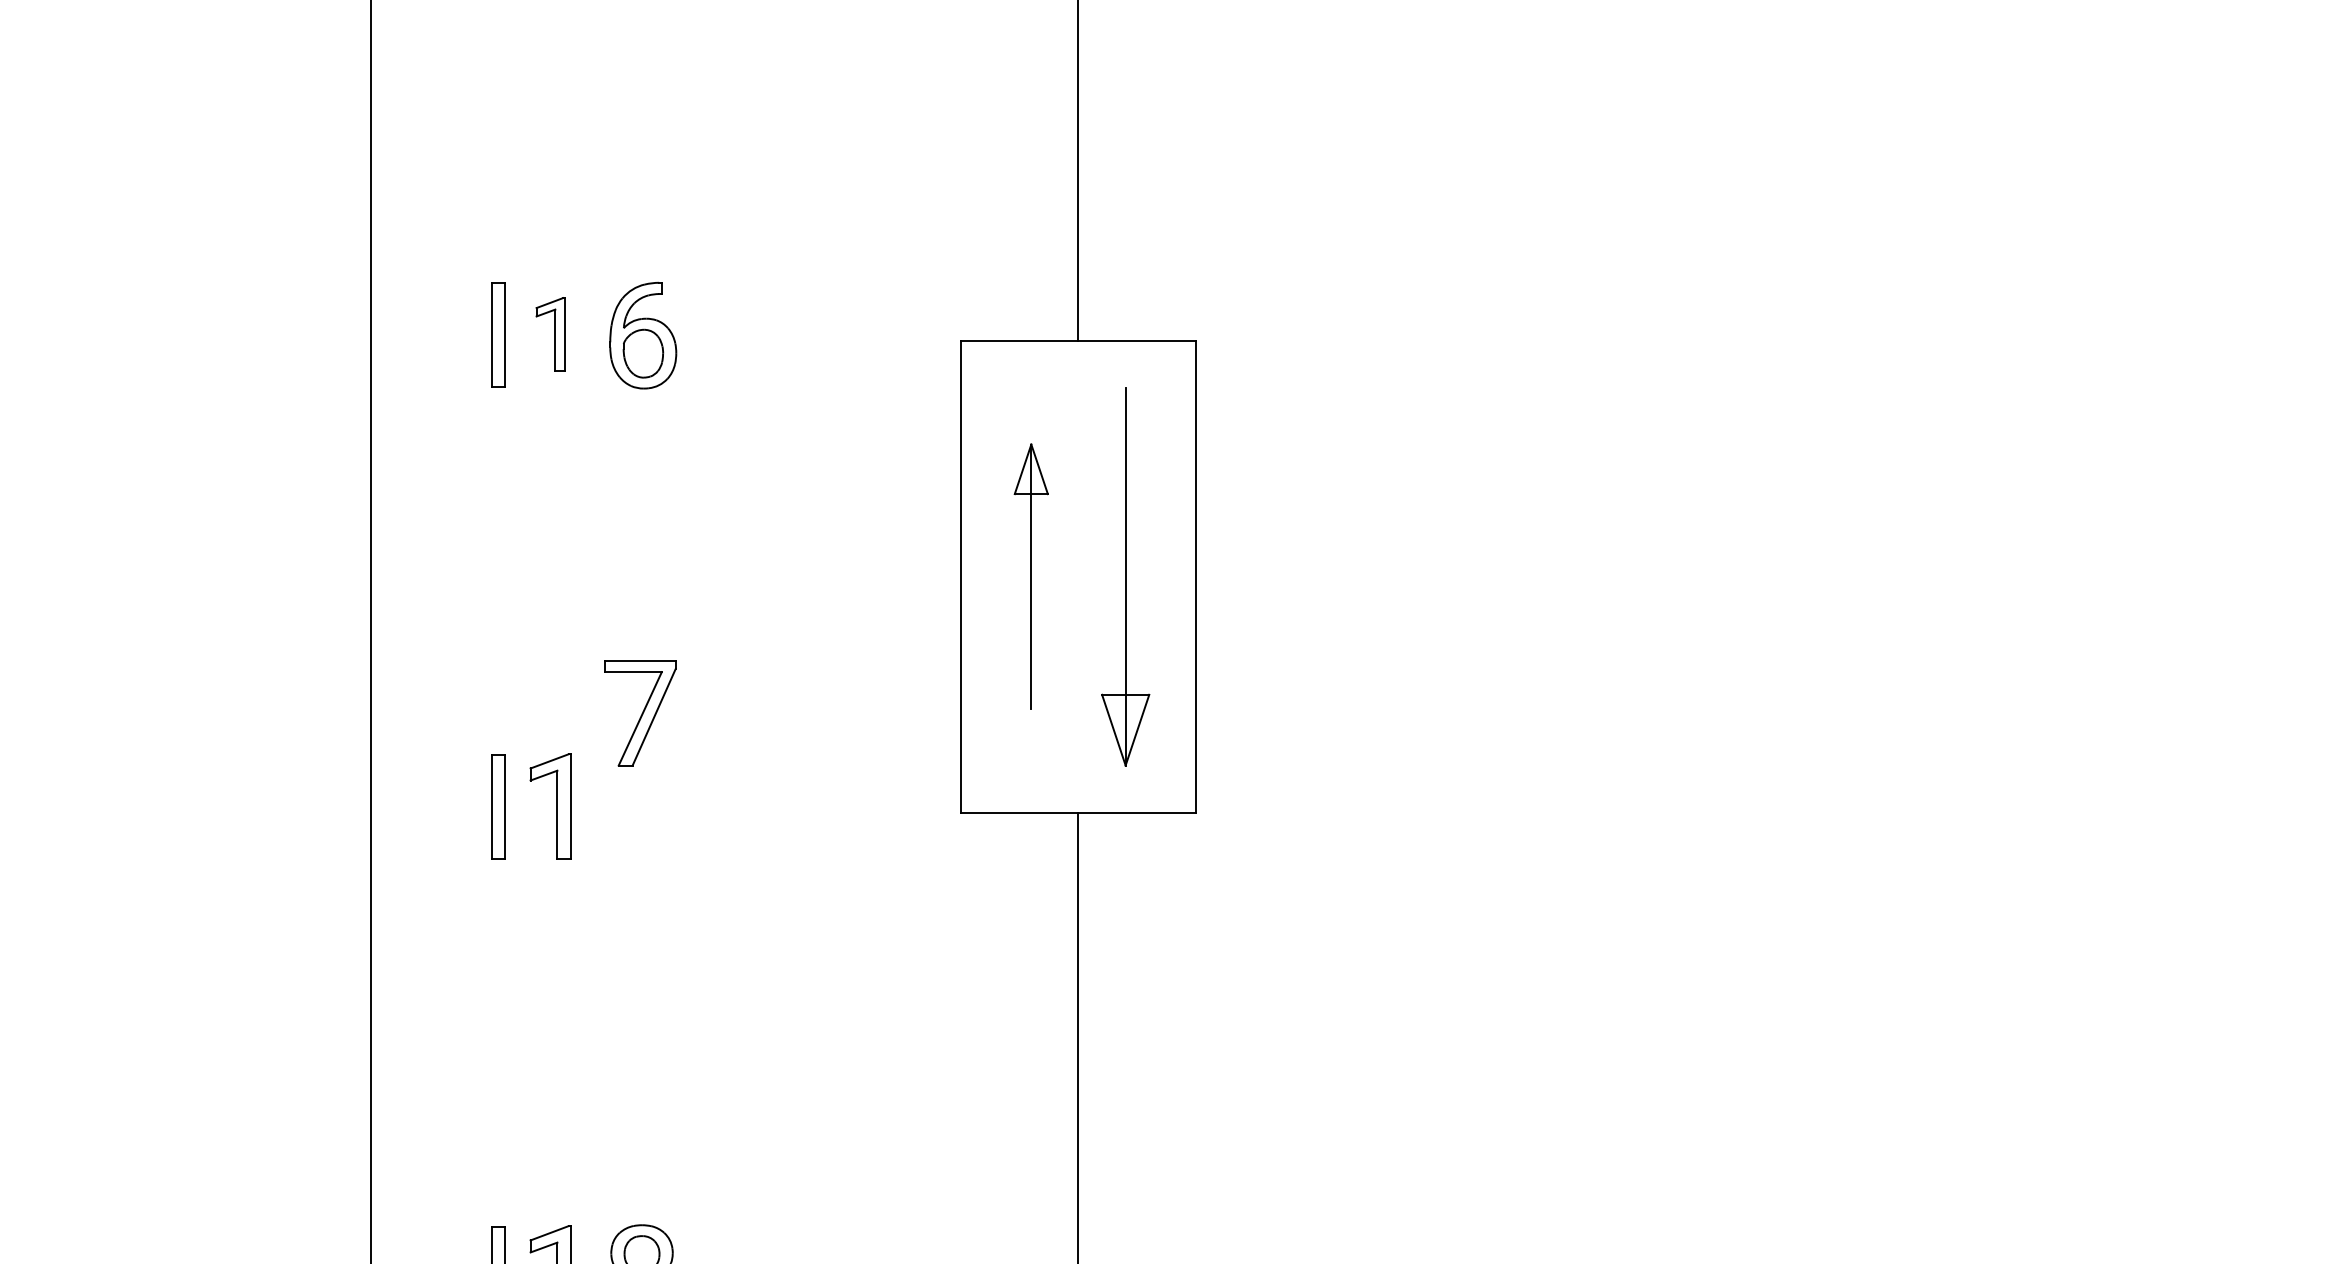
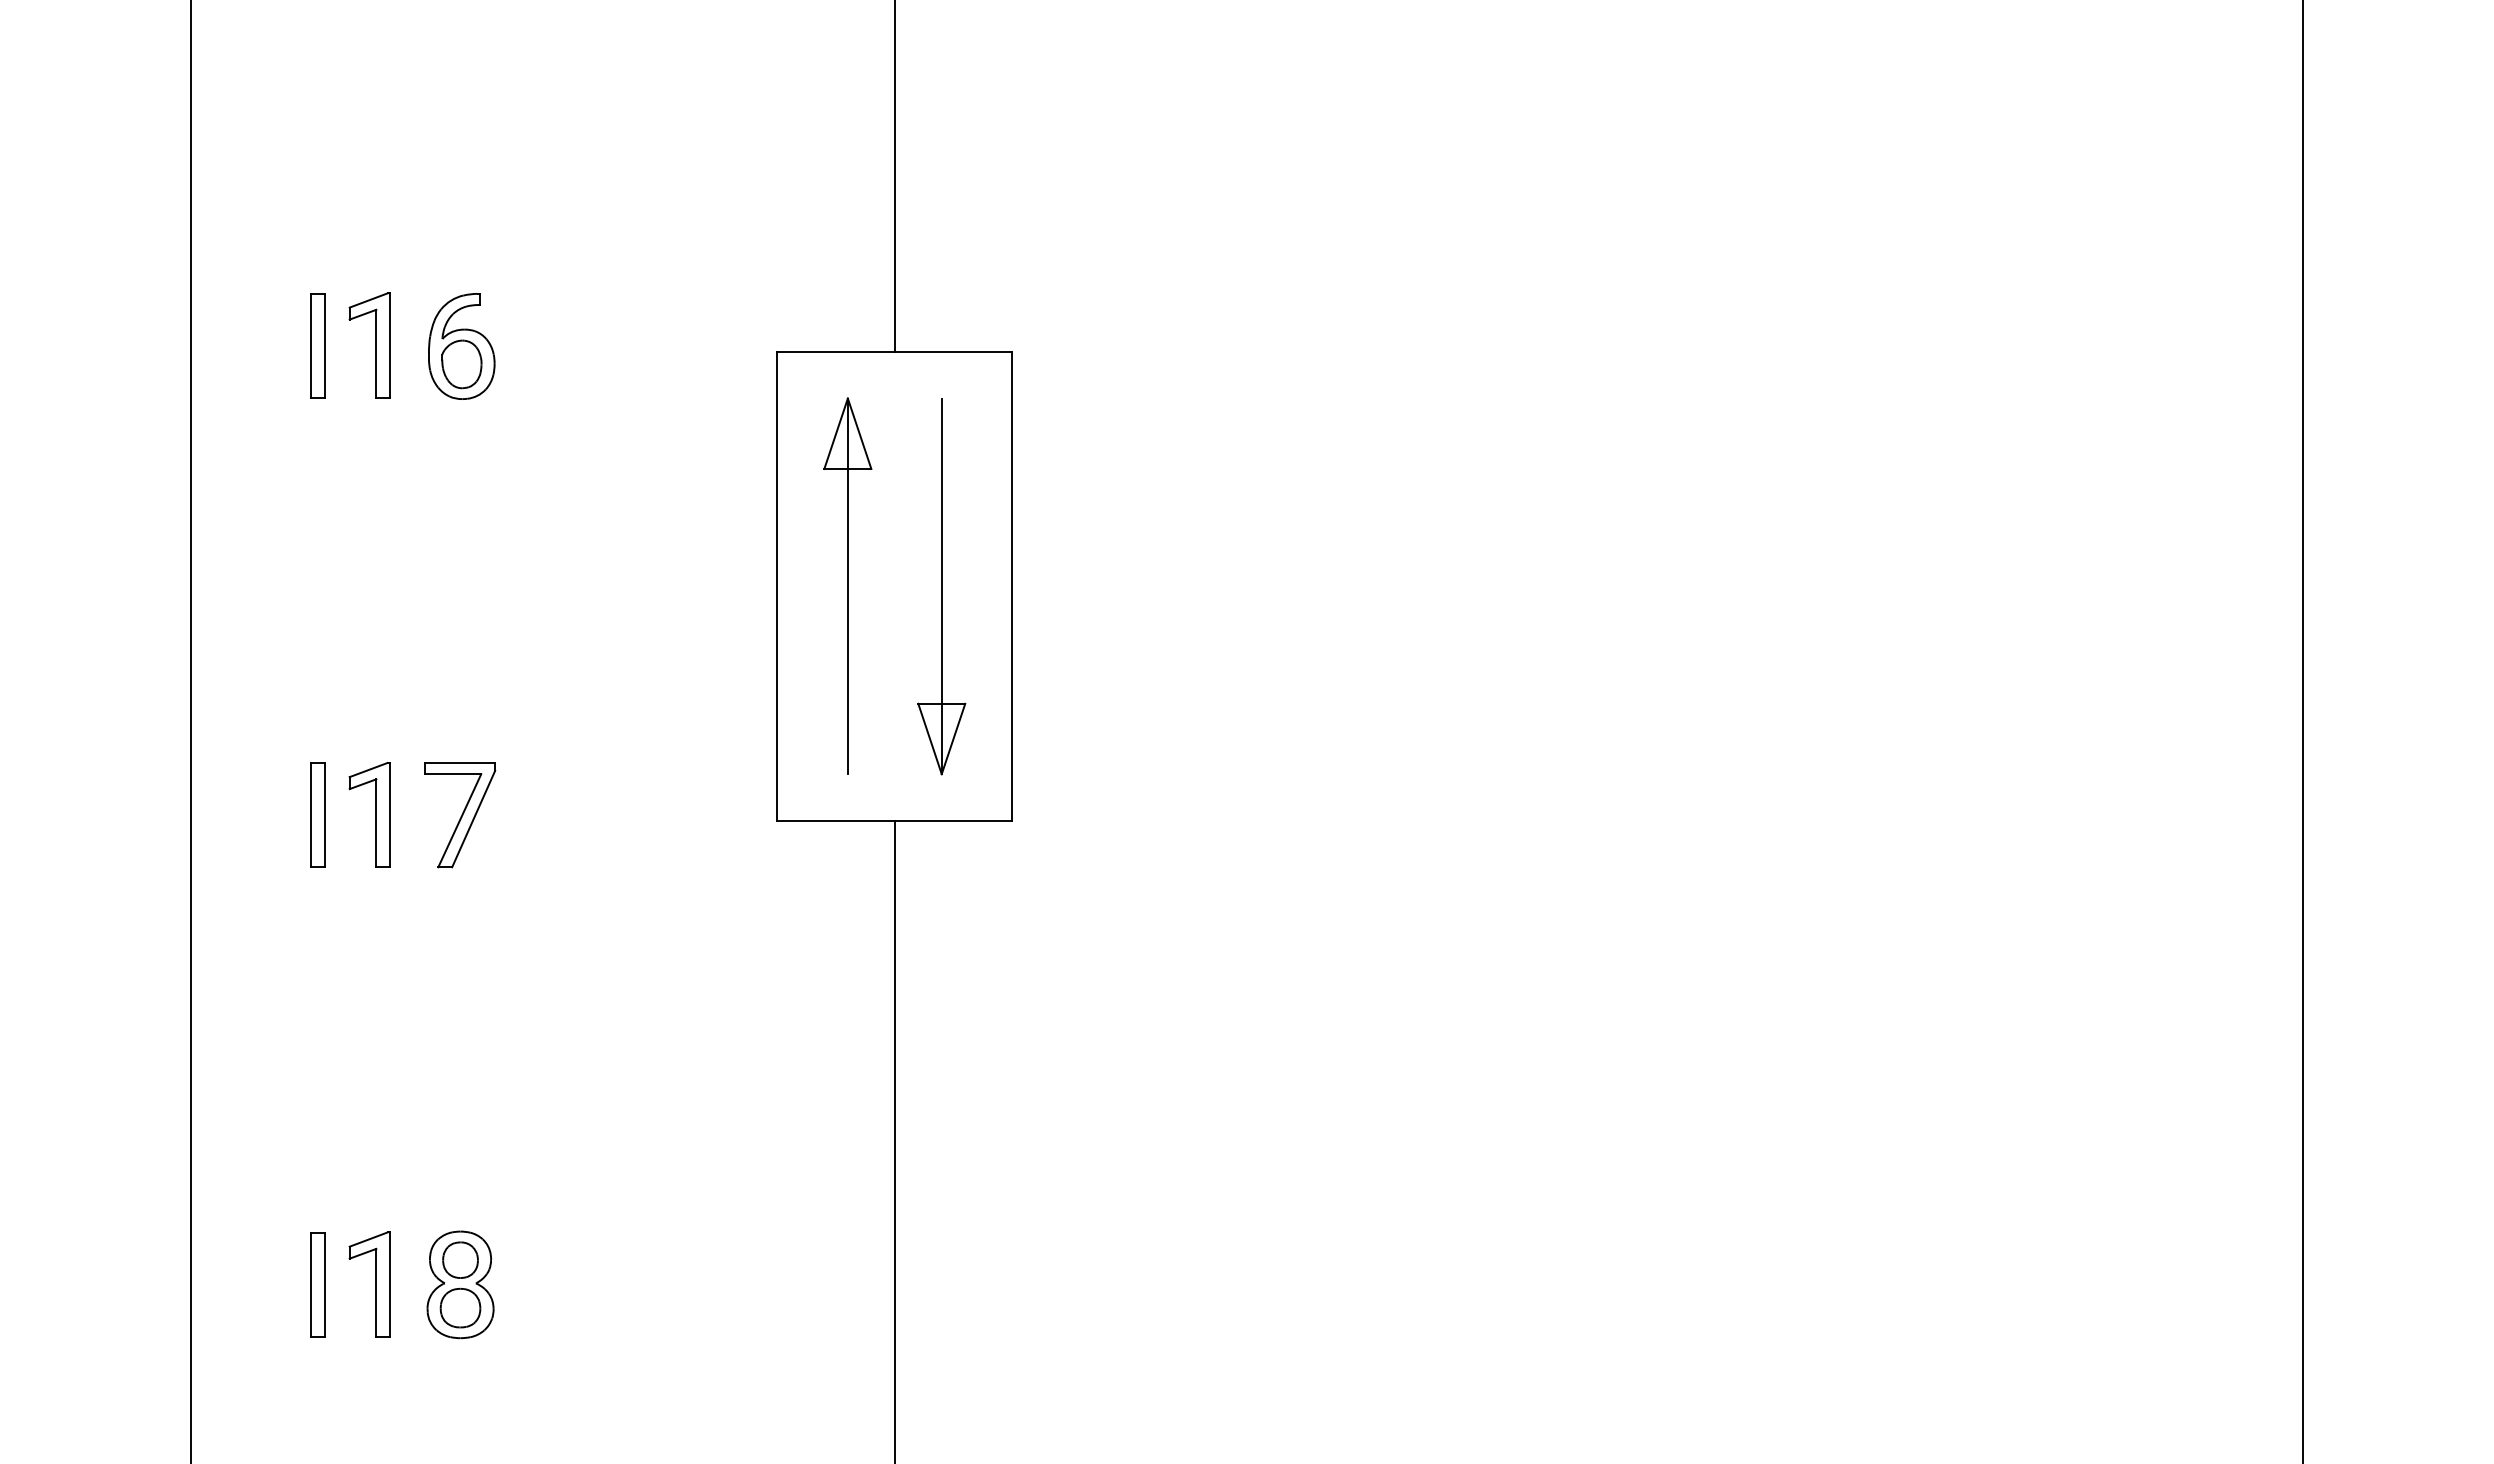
part: (550, 334) -> (369, 345), size x1.43
part: (1030, 575) -> (847, 585), size x1.43
part: (640, 713) -> (460, 815), moved

